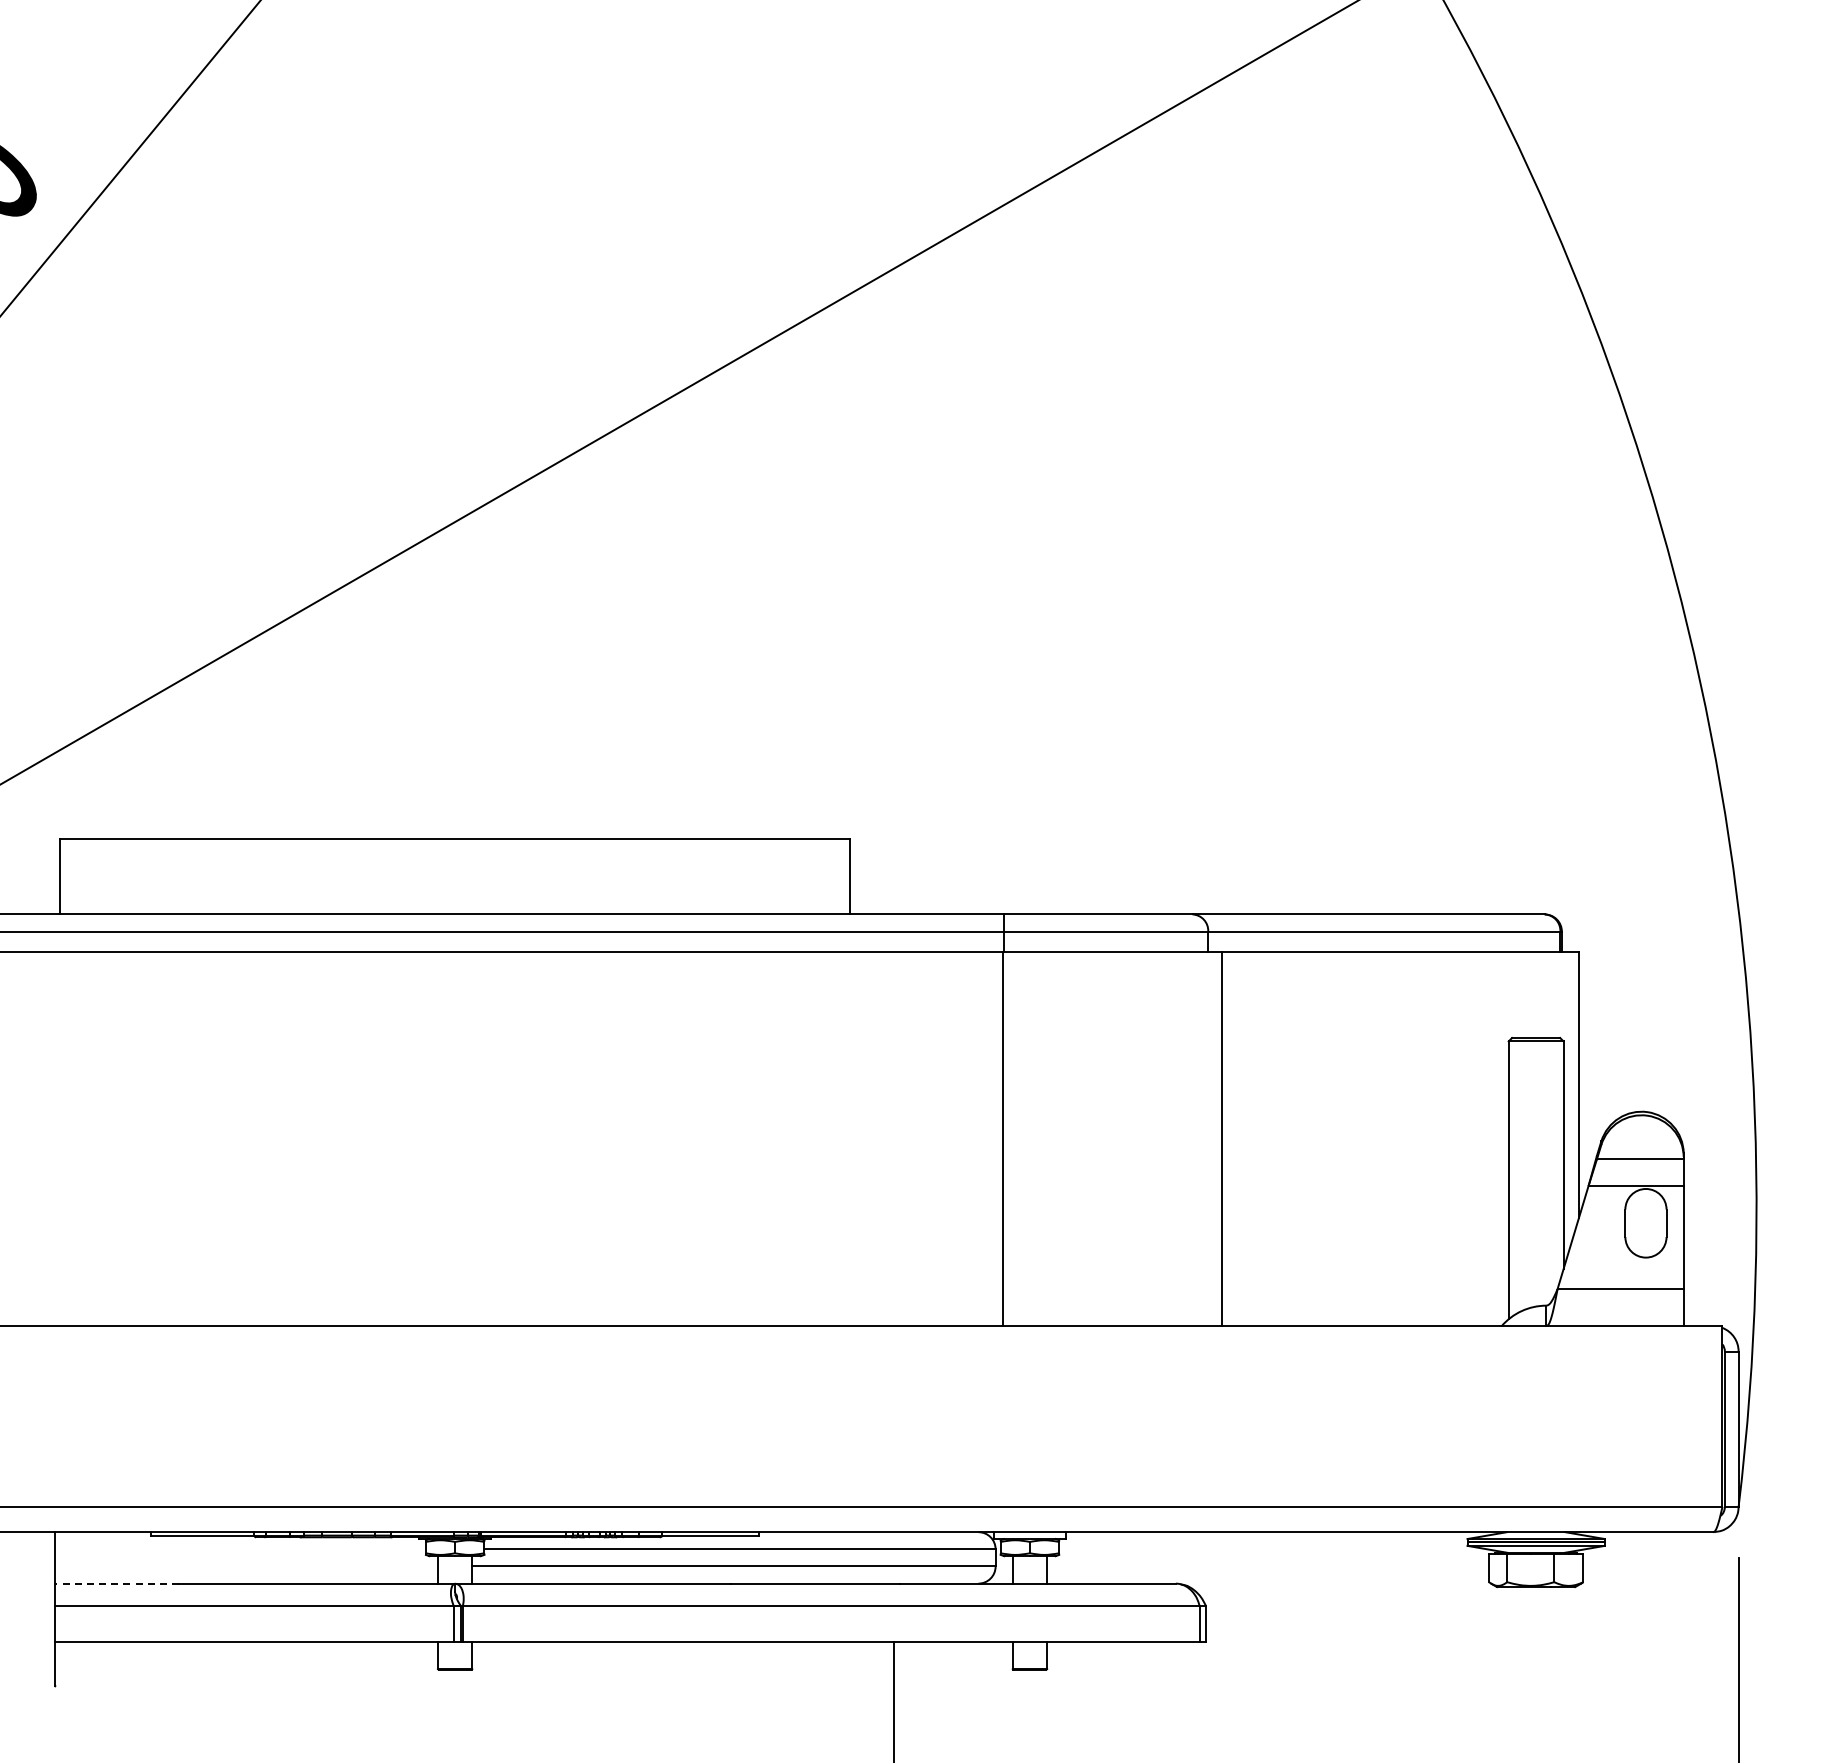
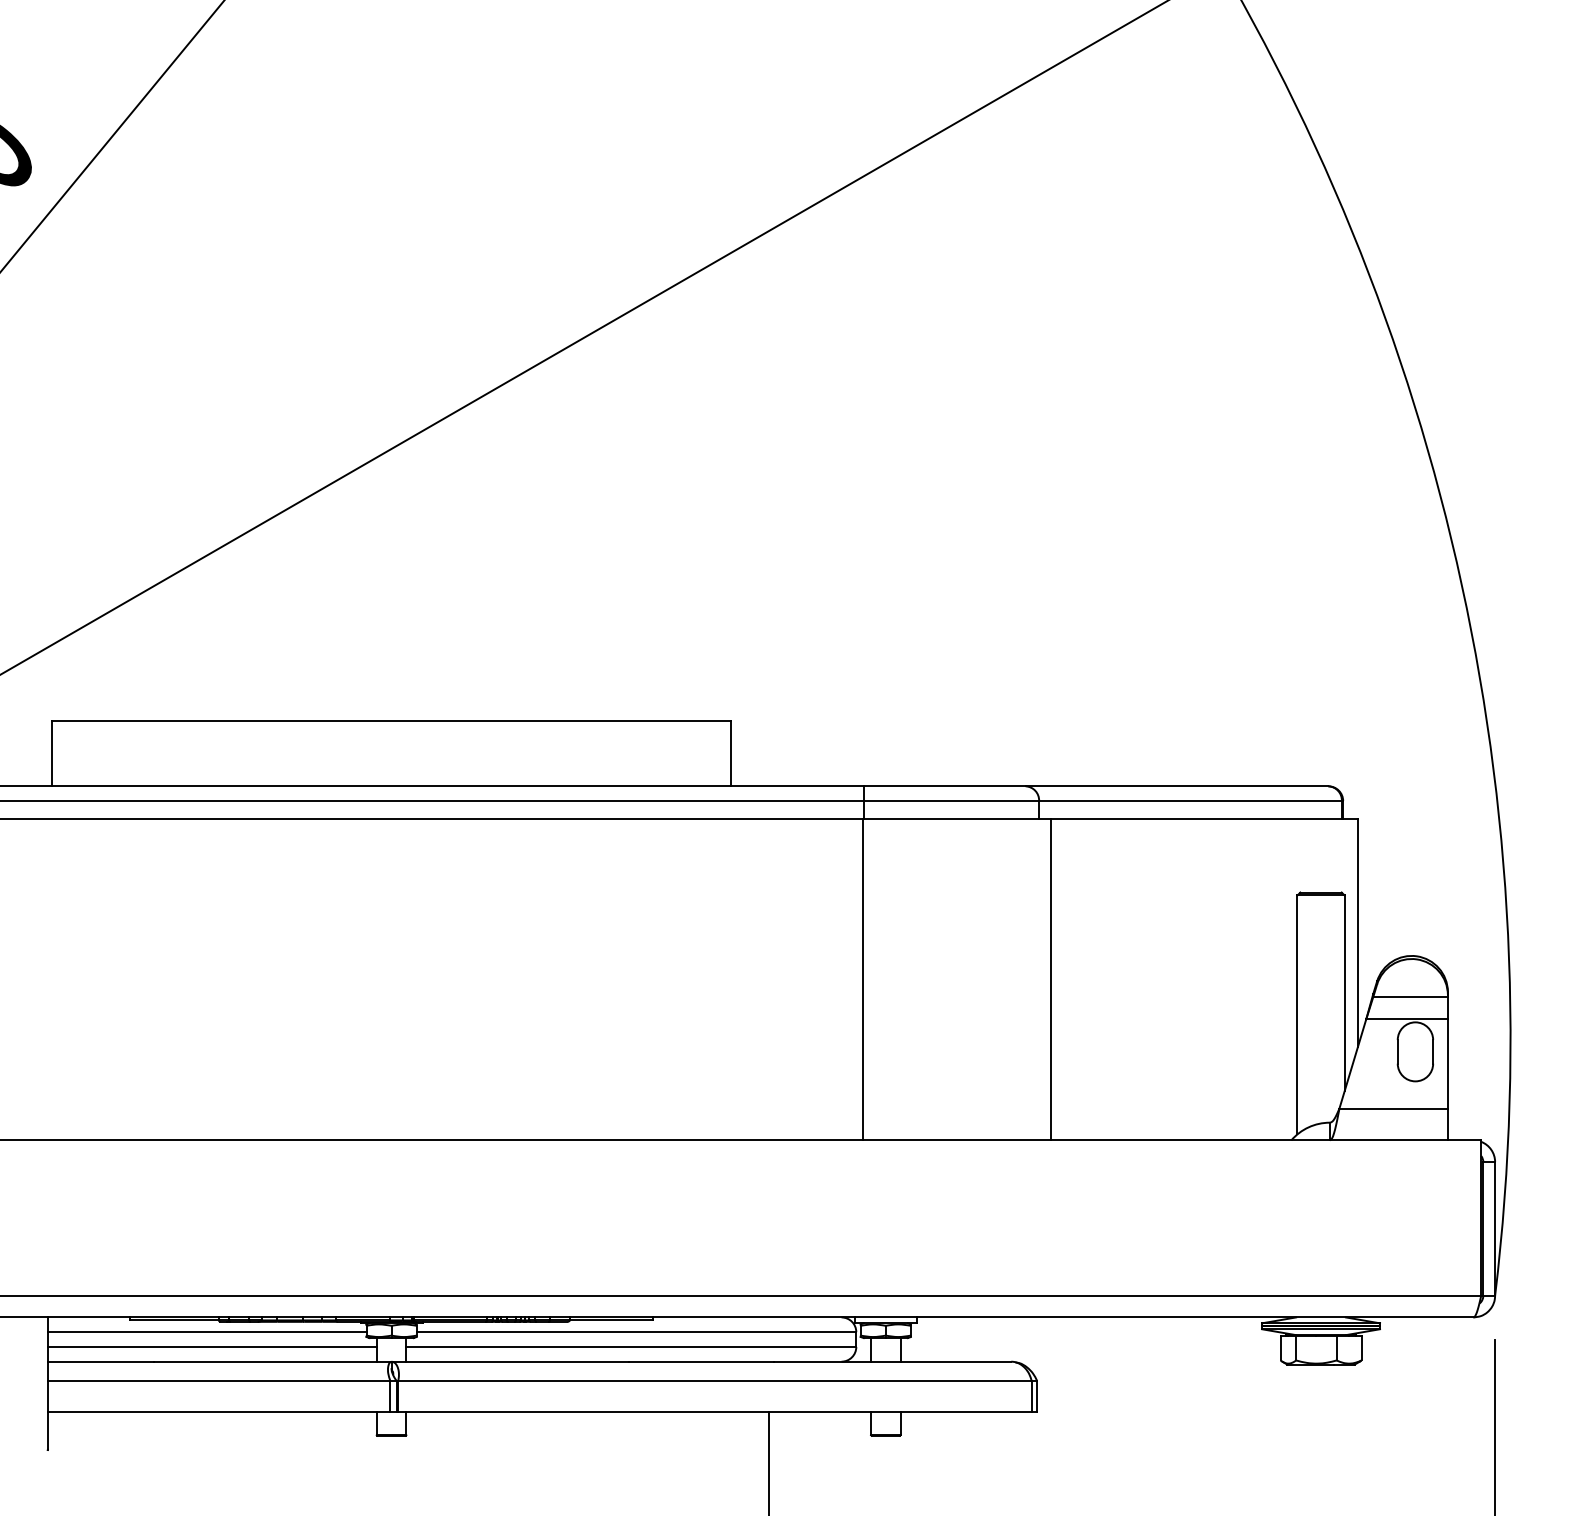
line: (240, 1549) -> (207, 1332), added
line: (246, 1566) -> (212, 1346), added
line: (117, 1583) -> (101, 1361), dashed -> solid

